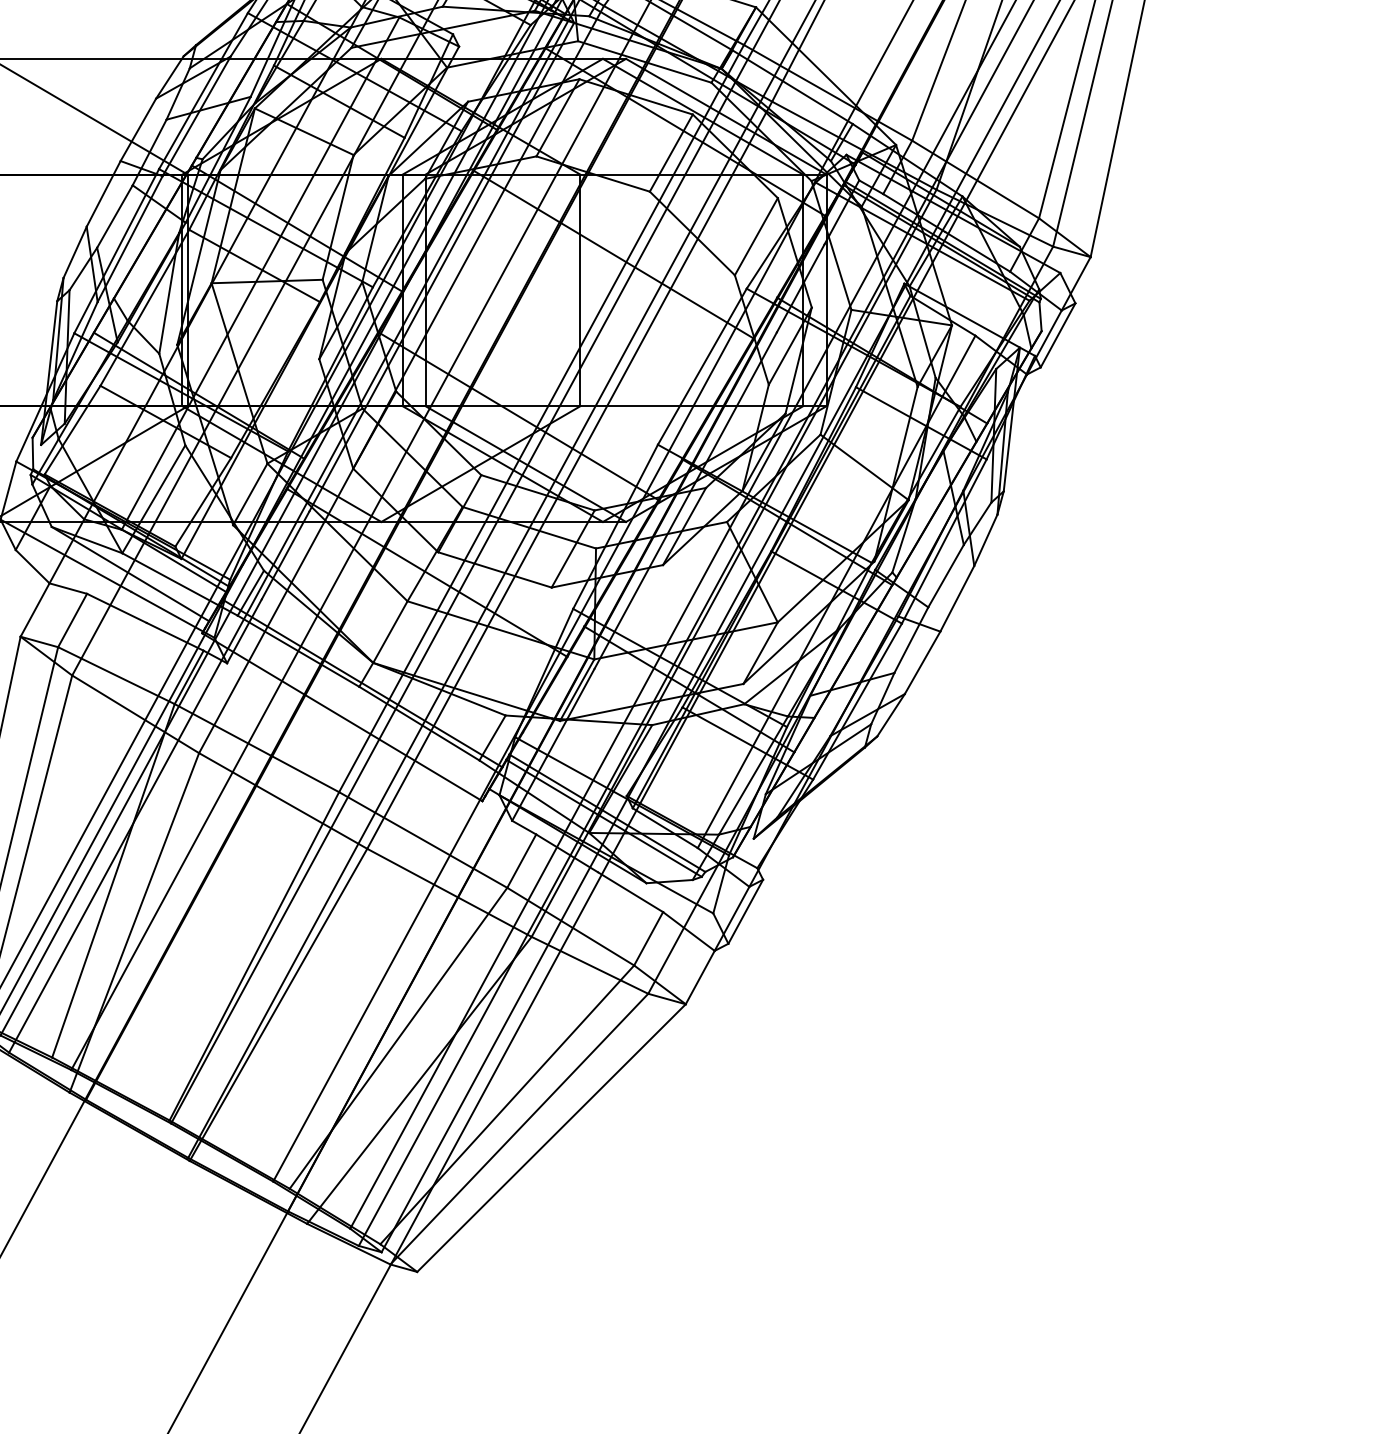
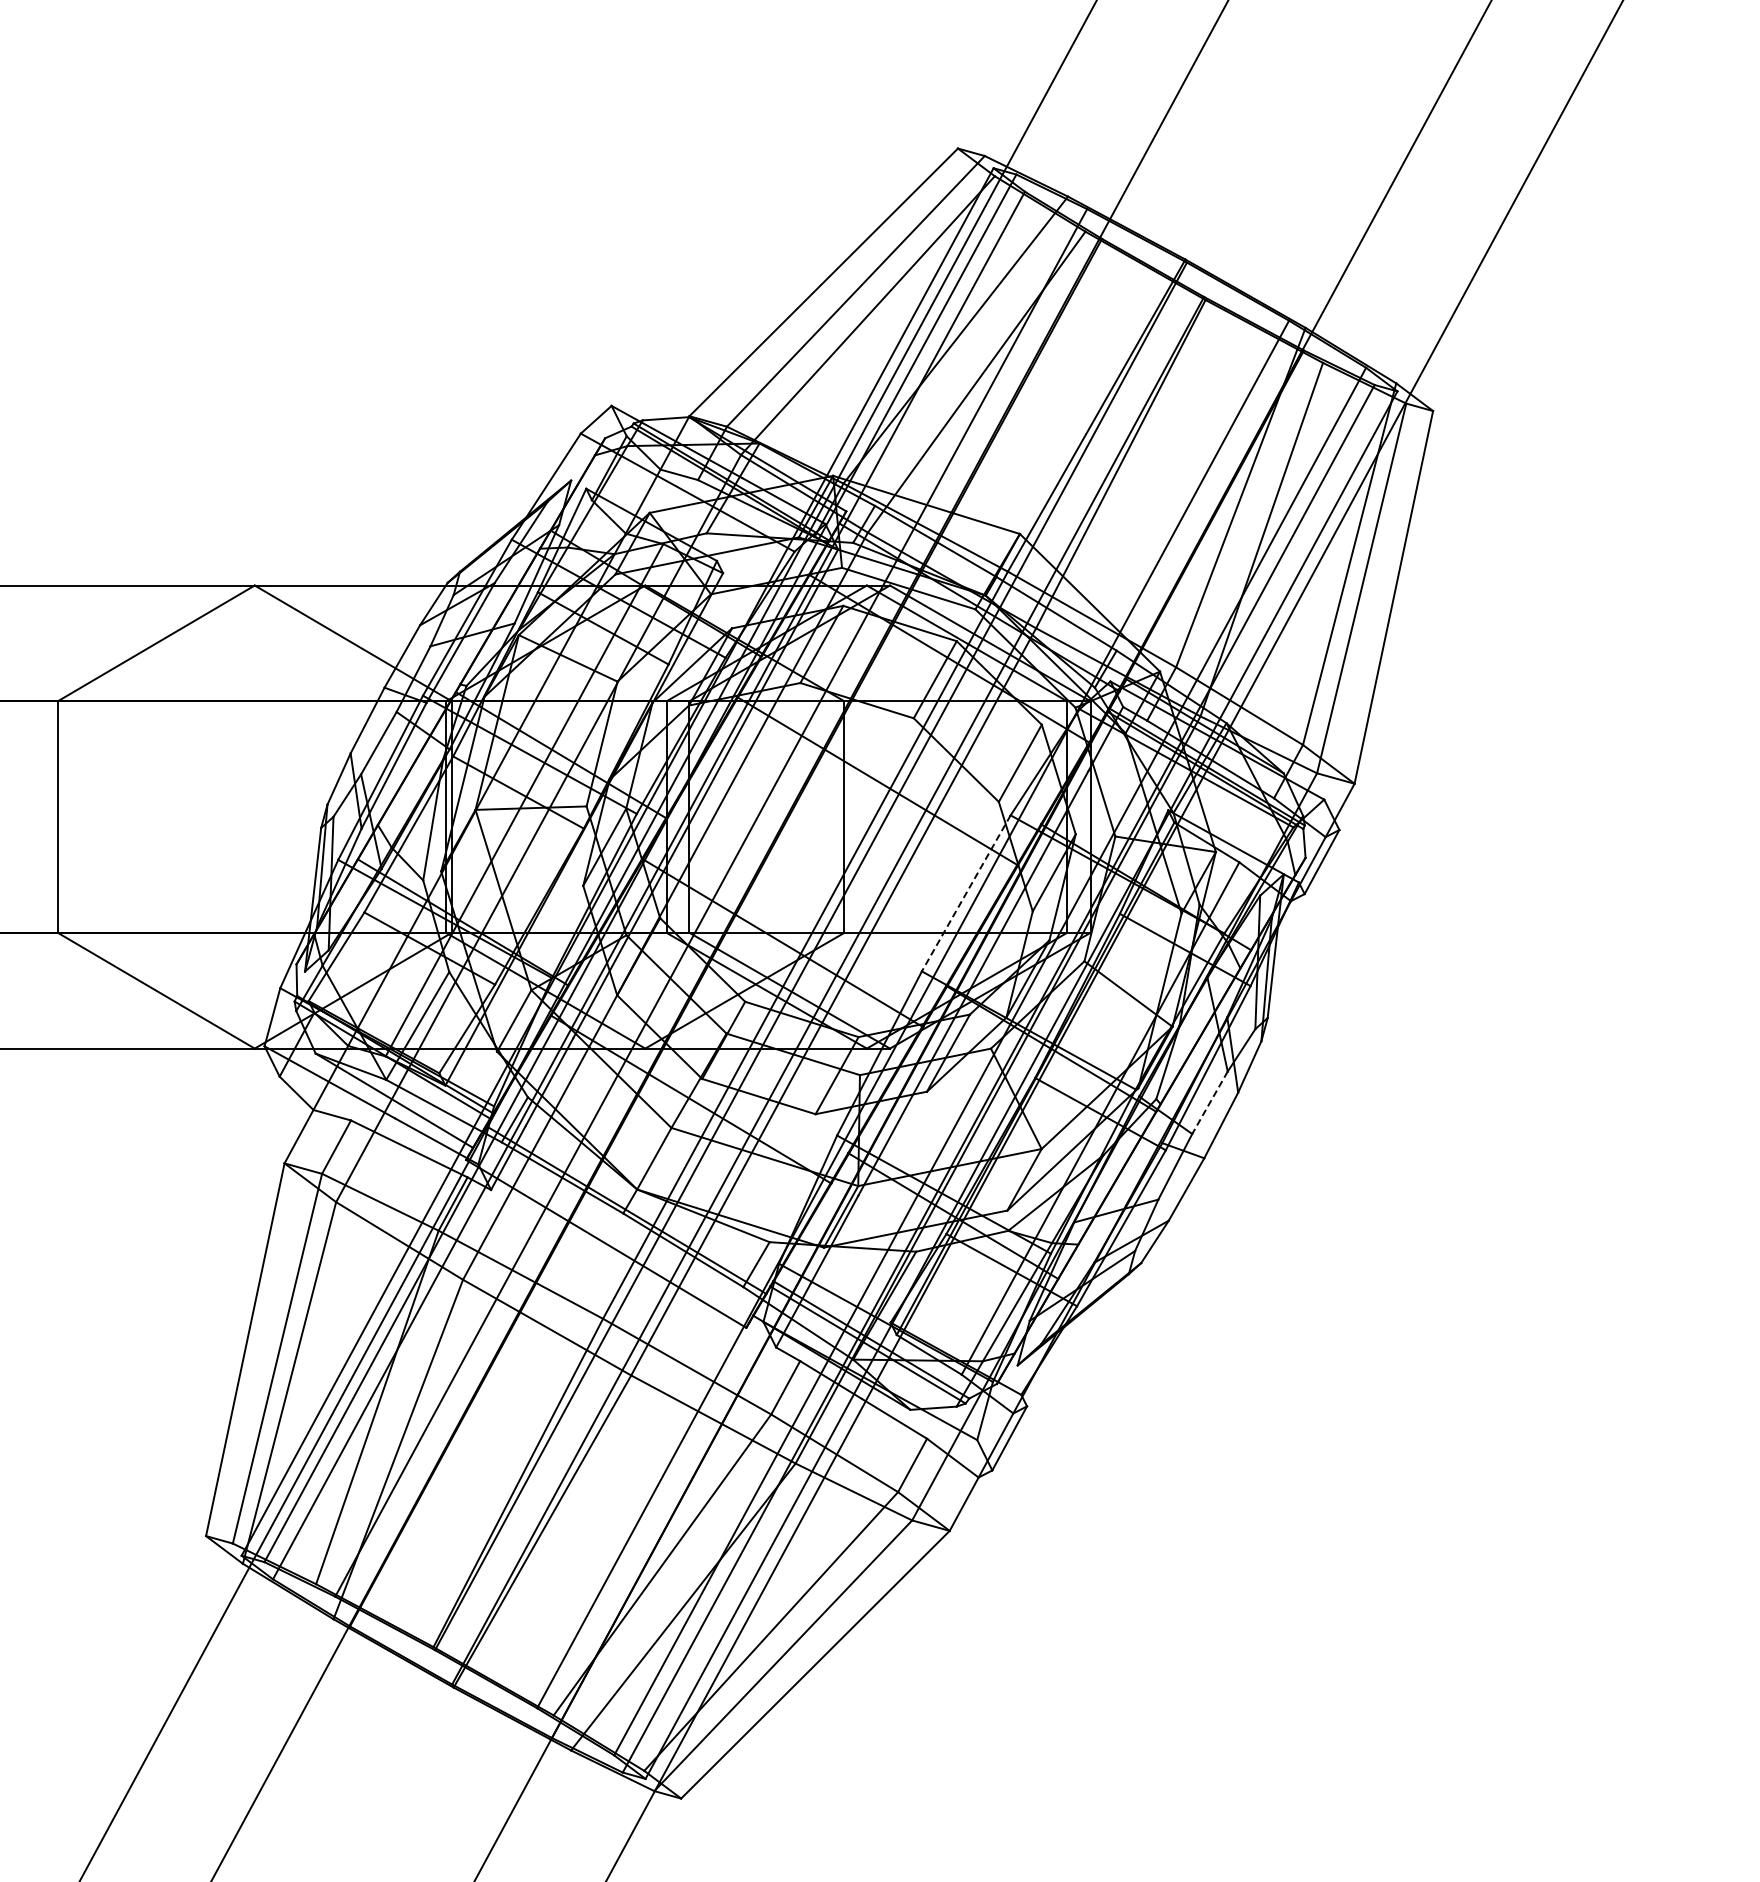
line: (702, 366) -> (966, 893), solid -> dashed
line: (946, 575) -> (1210, 1102), solid -> dashed

